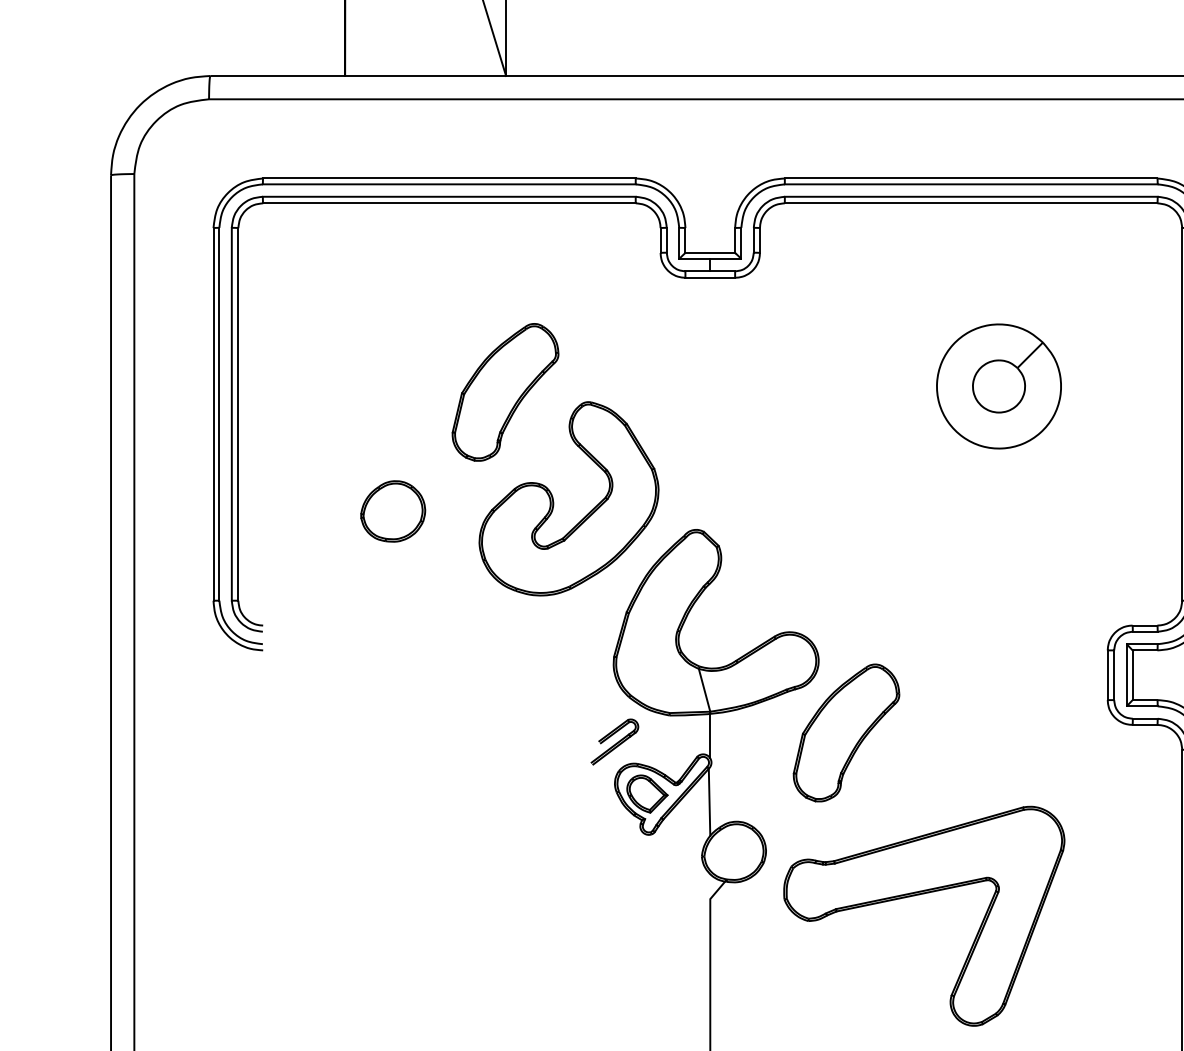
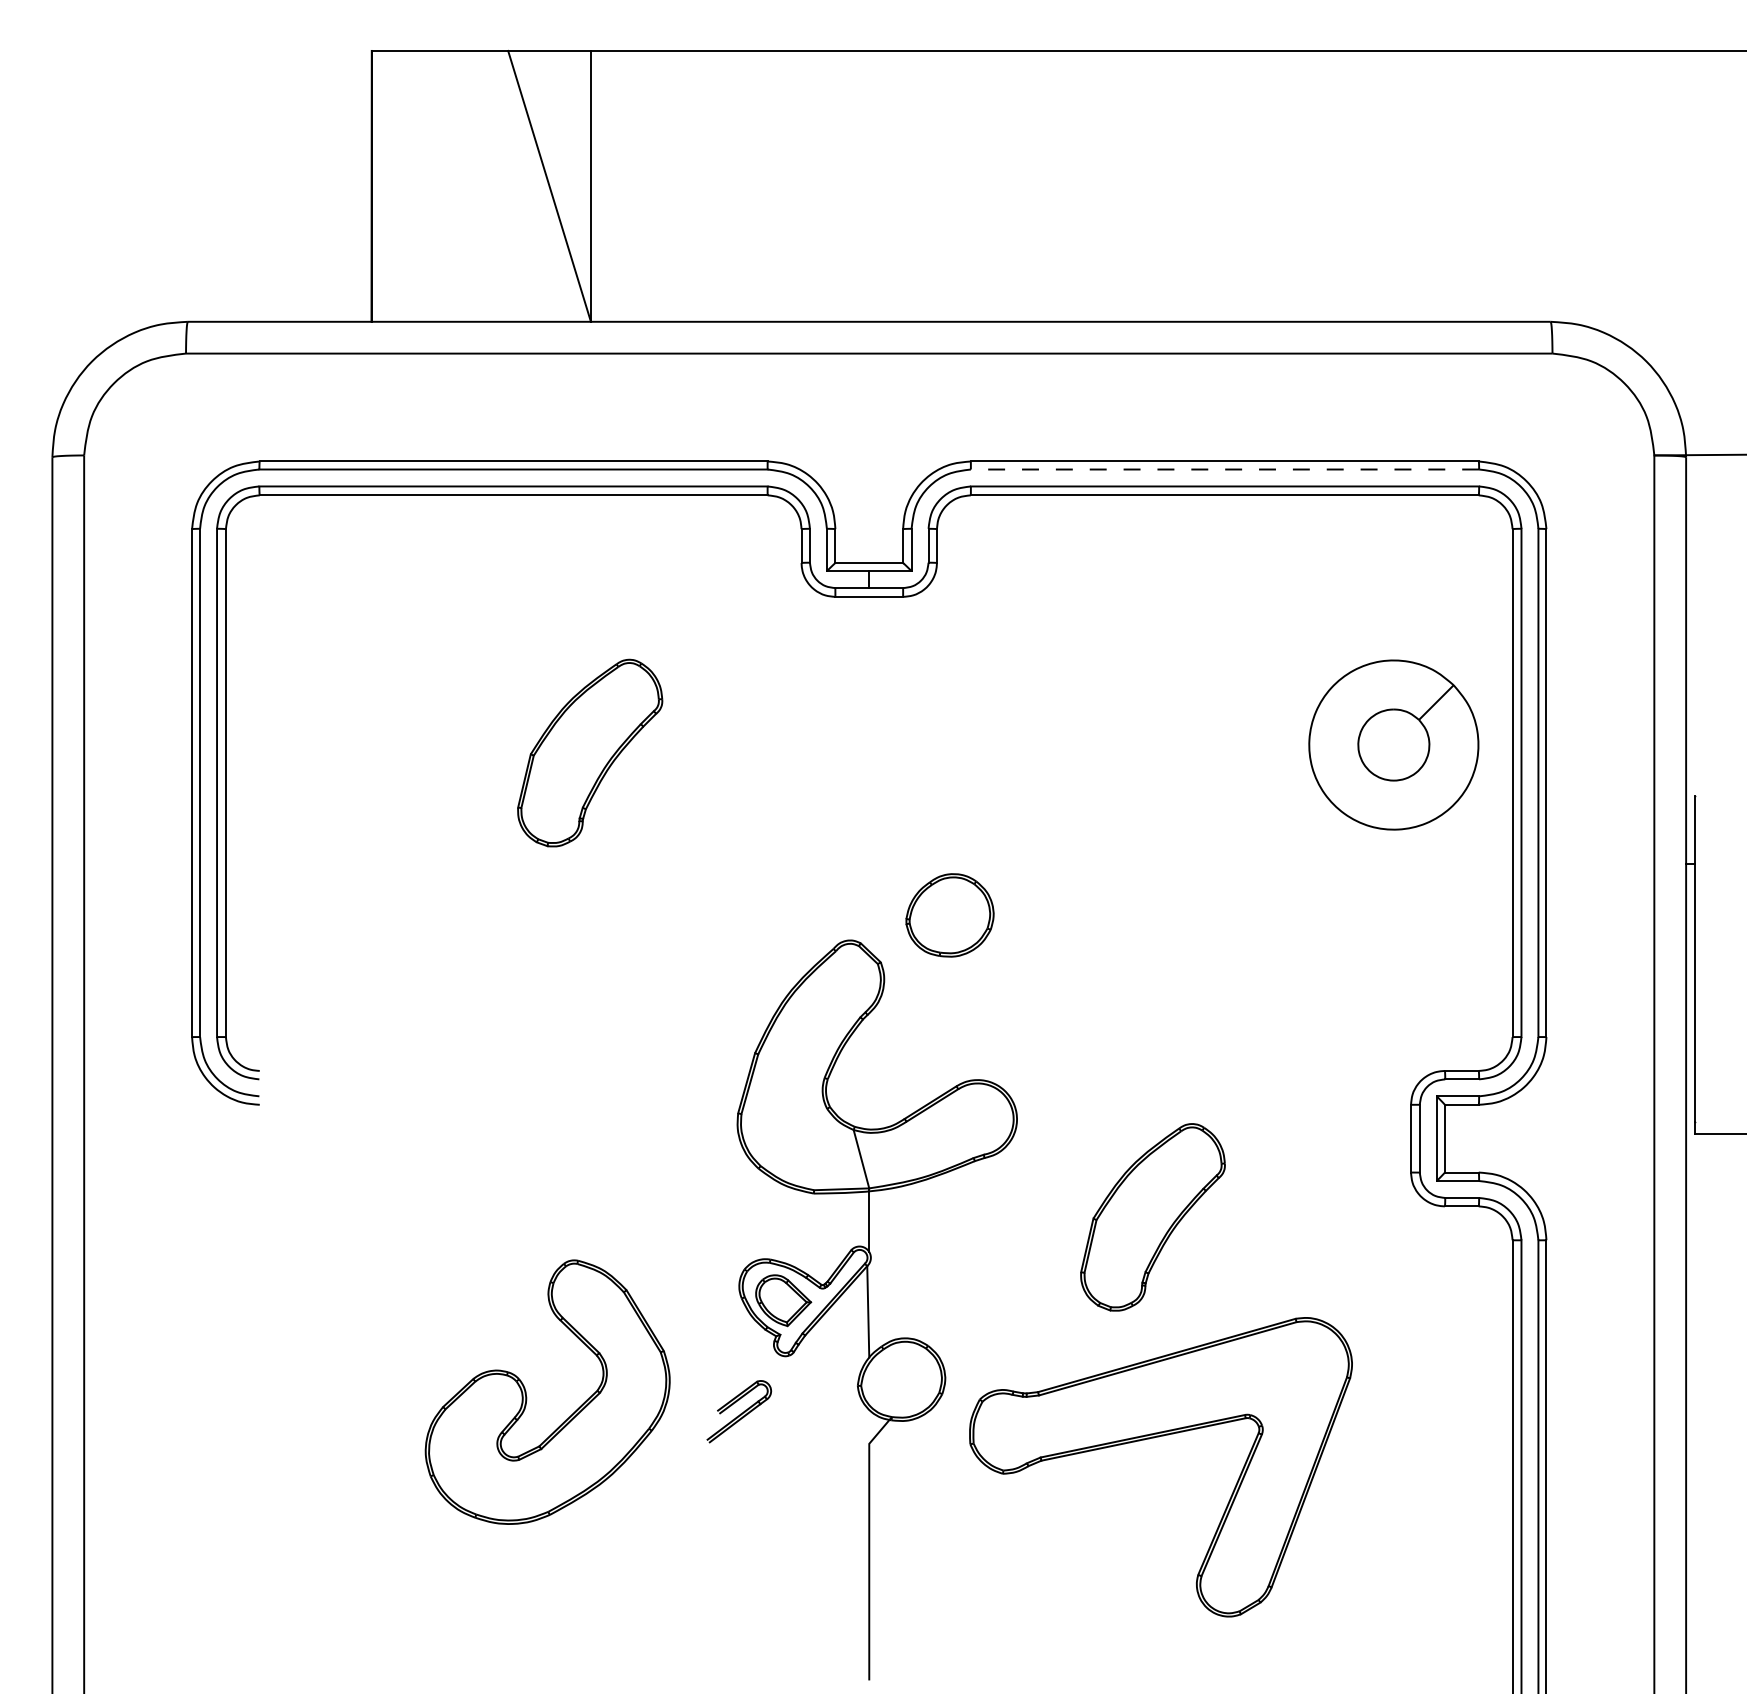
line: (970, 184) -> (1224, 469), solid -> dashed
part: (998, 386) -> (1393, 744), moved
part: (554, 502) -> (527, 1397), moved
part: (392, 511) -> (949, 915), moved
part: (846, 733) -> (1152, 1217), moved
part: (615, 741) -> (739, 1411), moved

